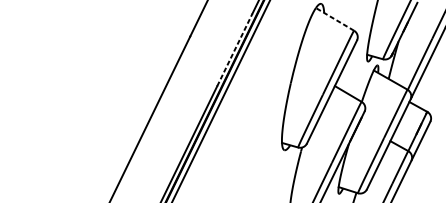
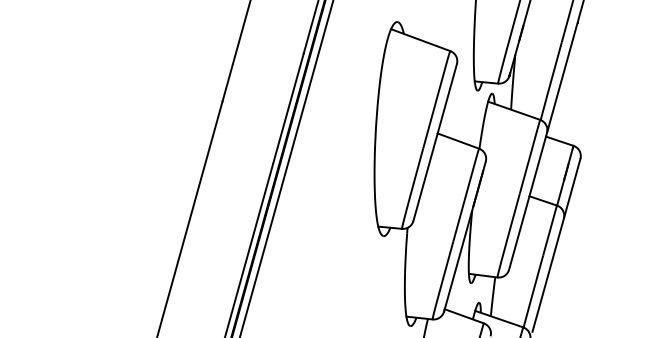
line: (334, 19) -> (420, 40), dashed -> solid
line: (234, 49) -> (288, 108), dashed -> solid

